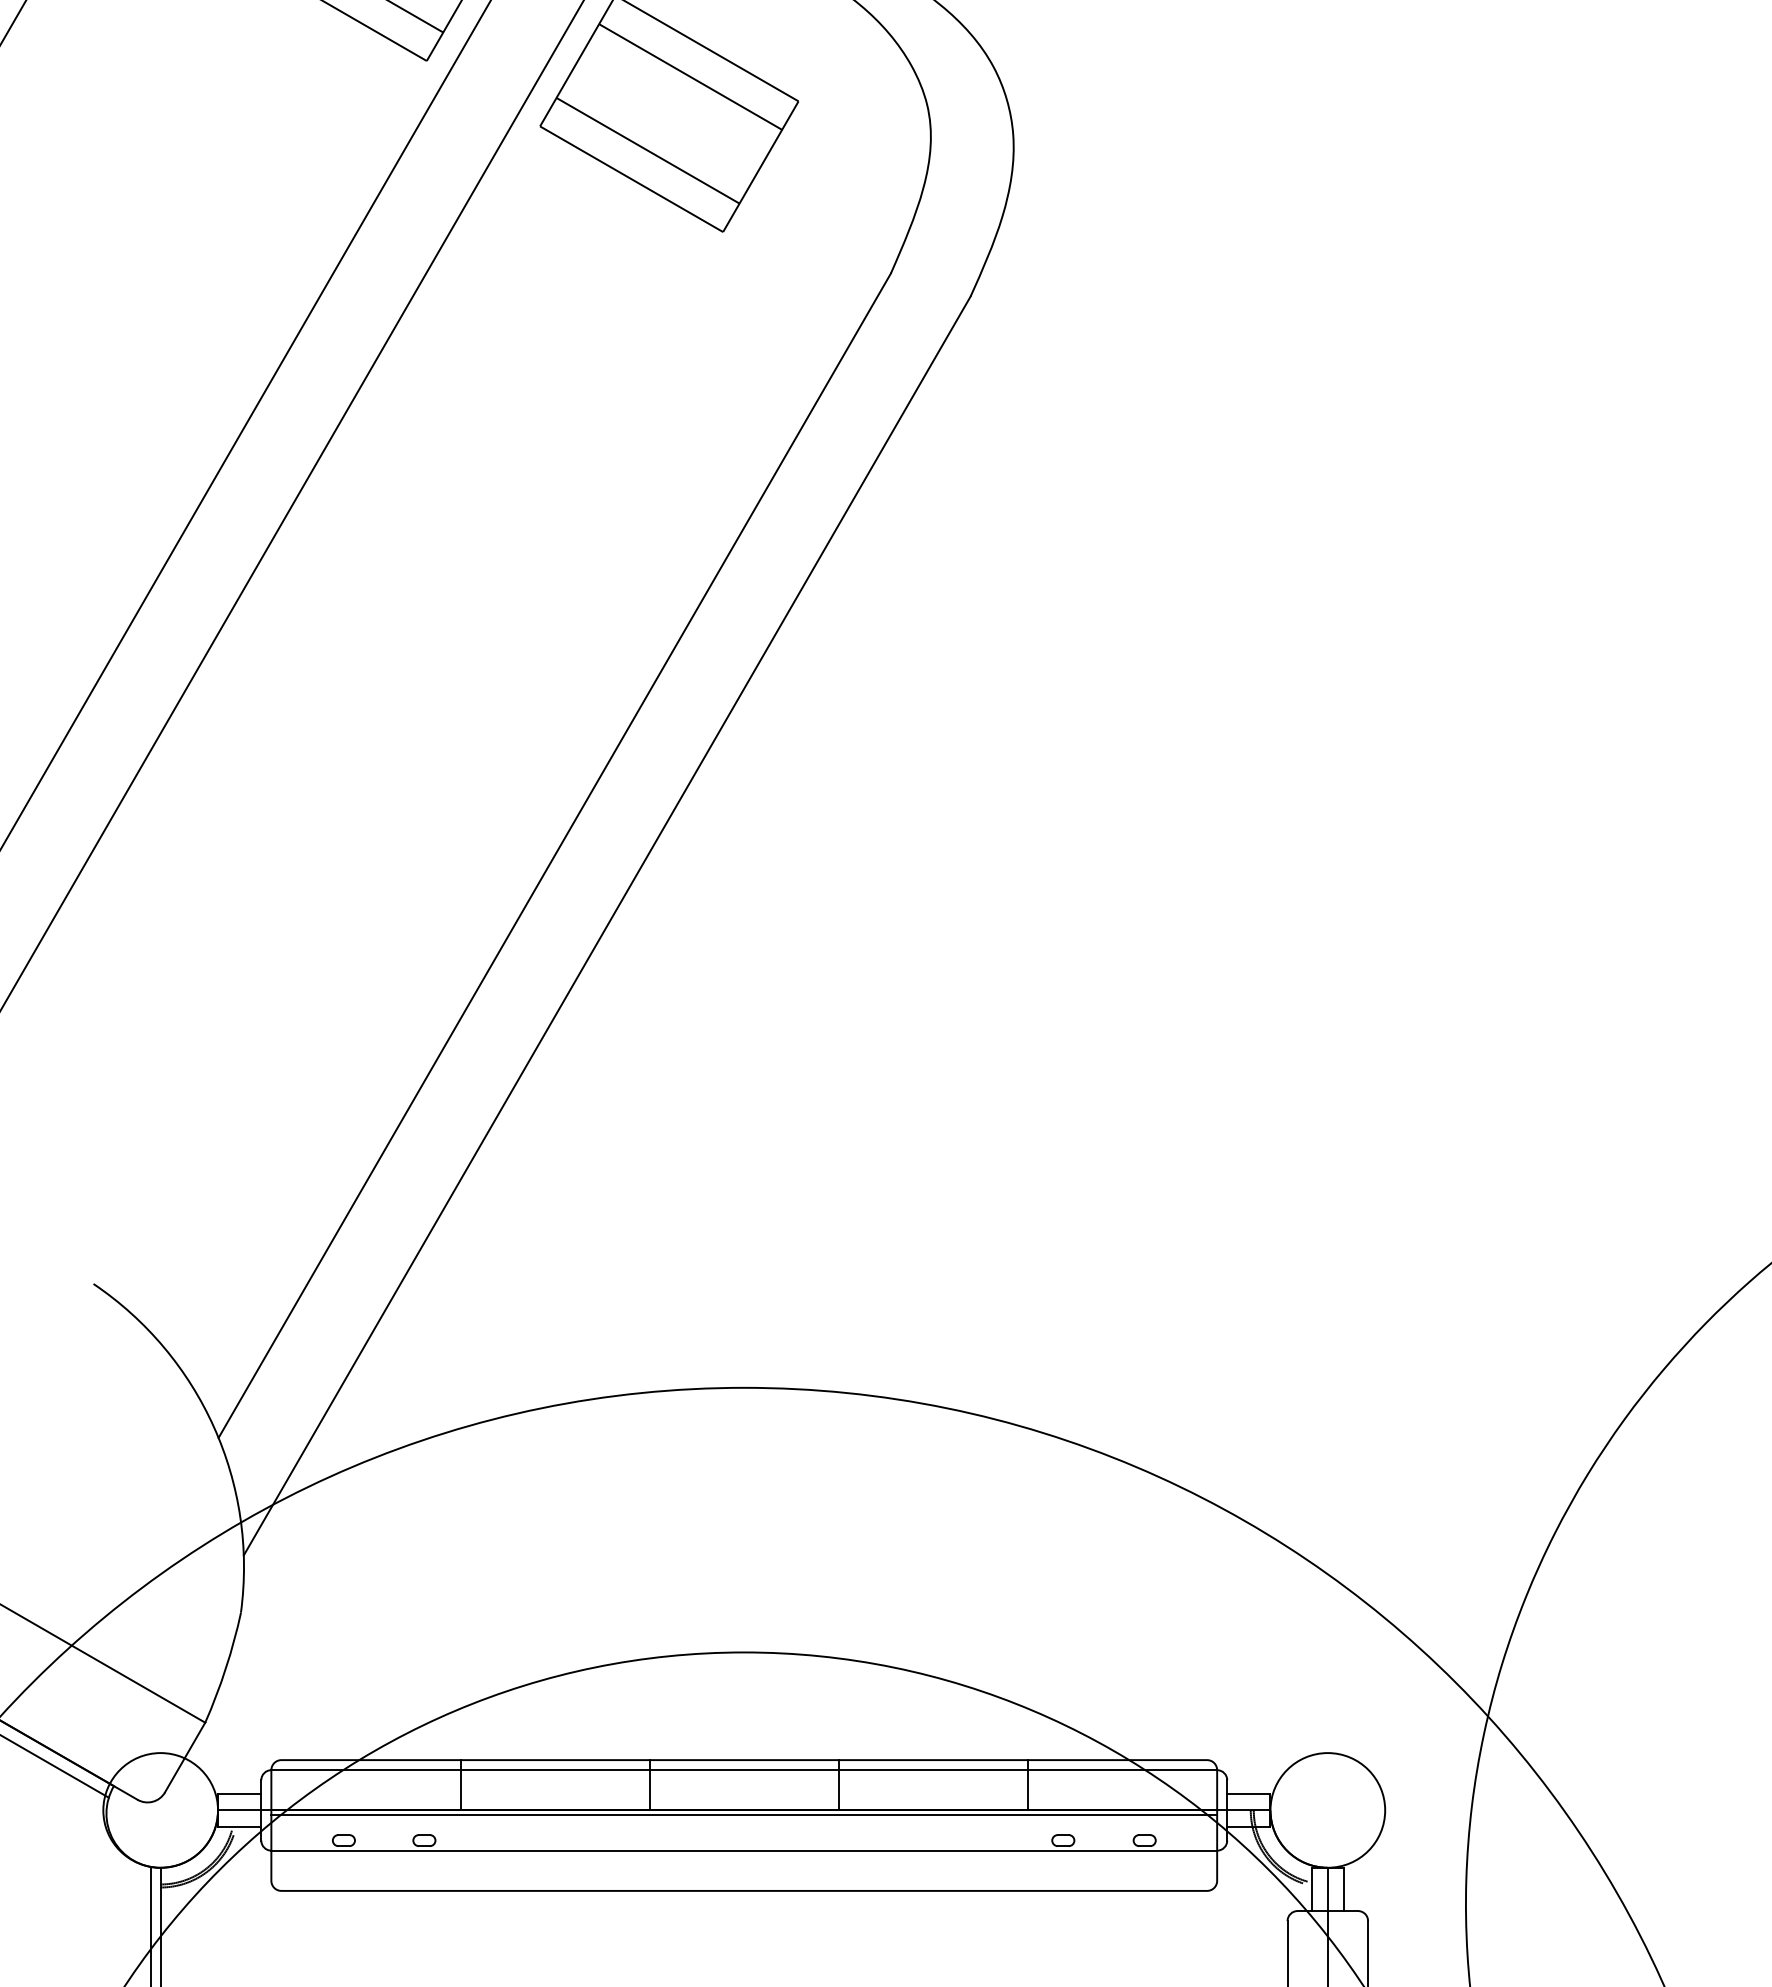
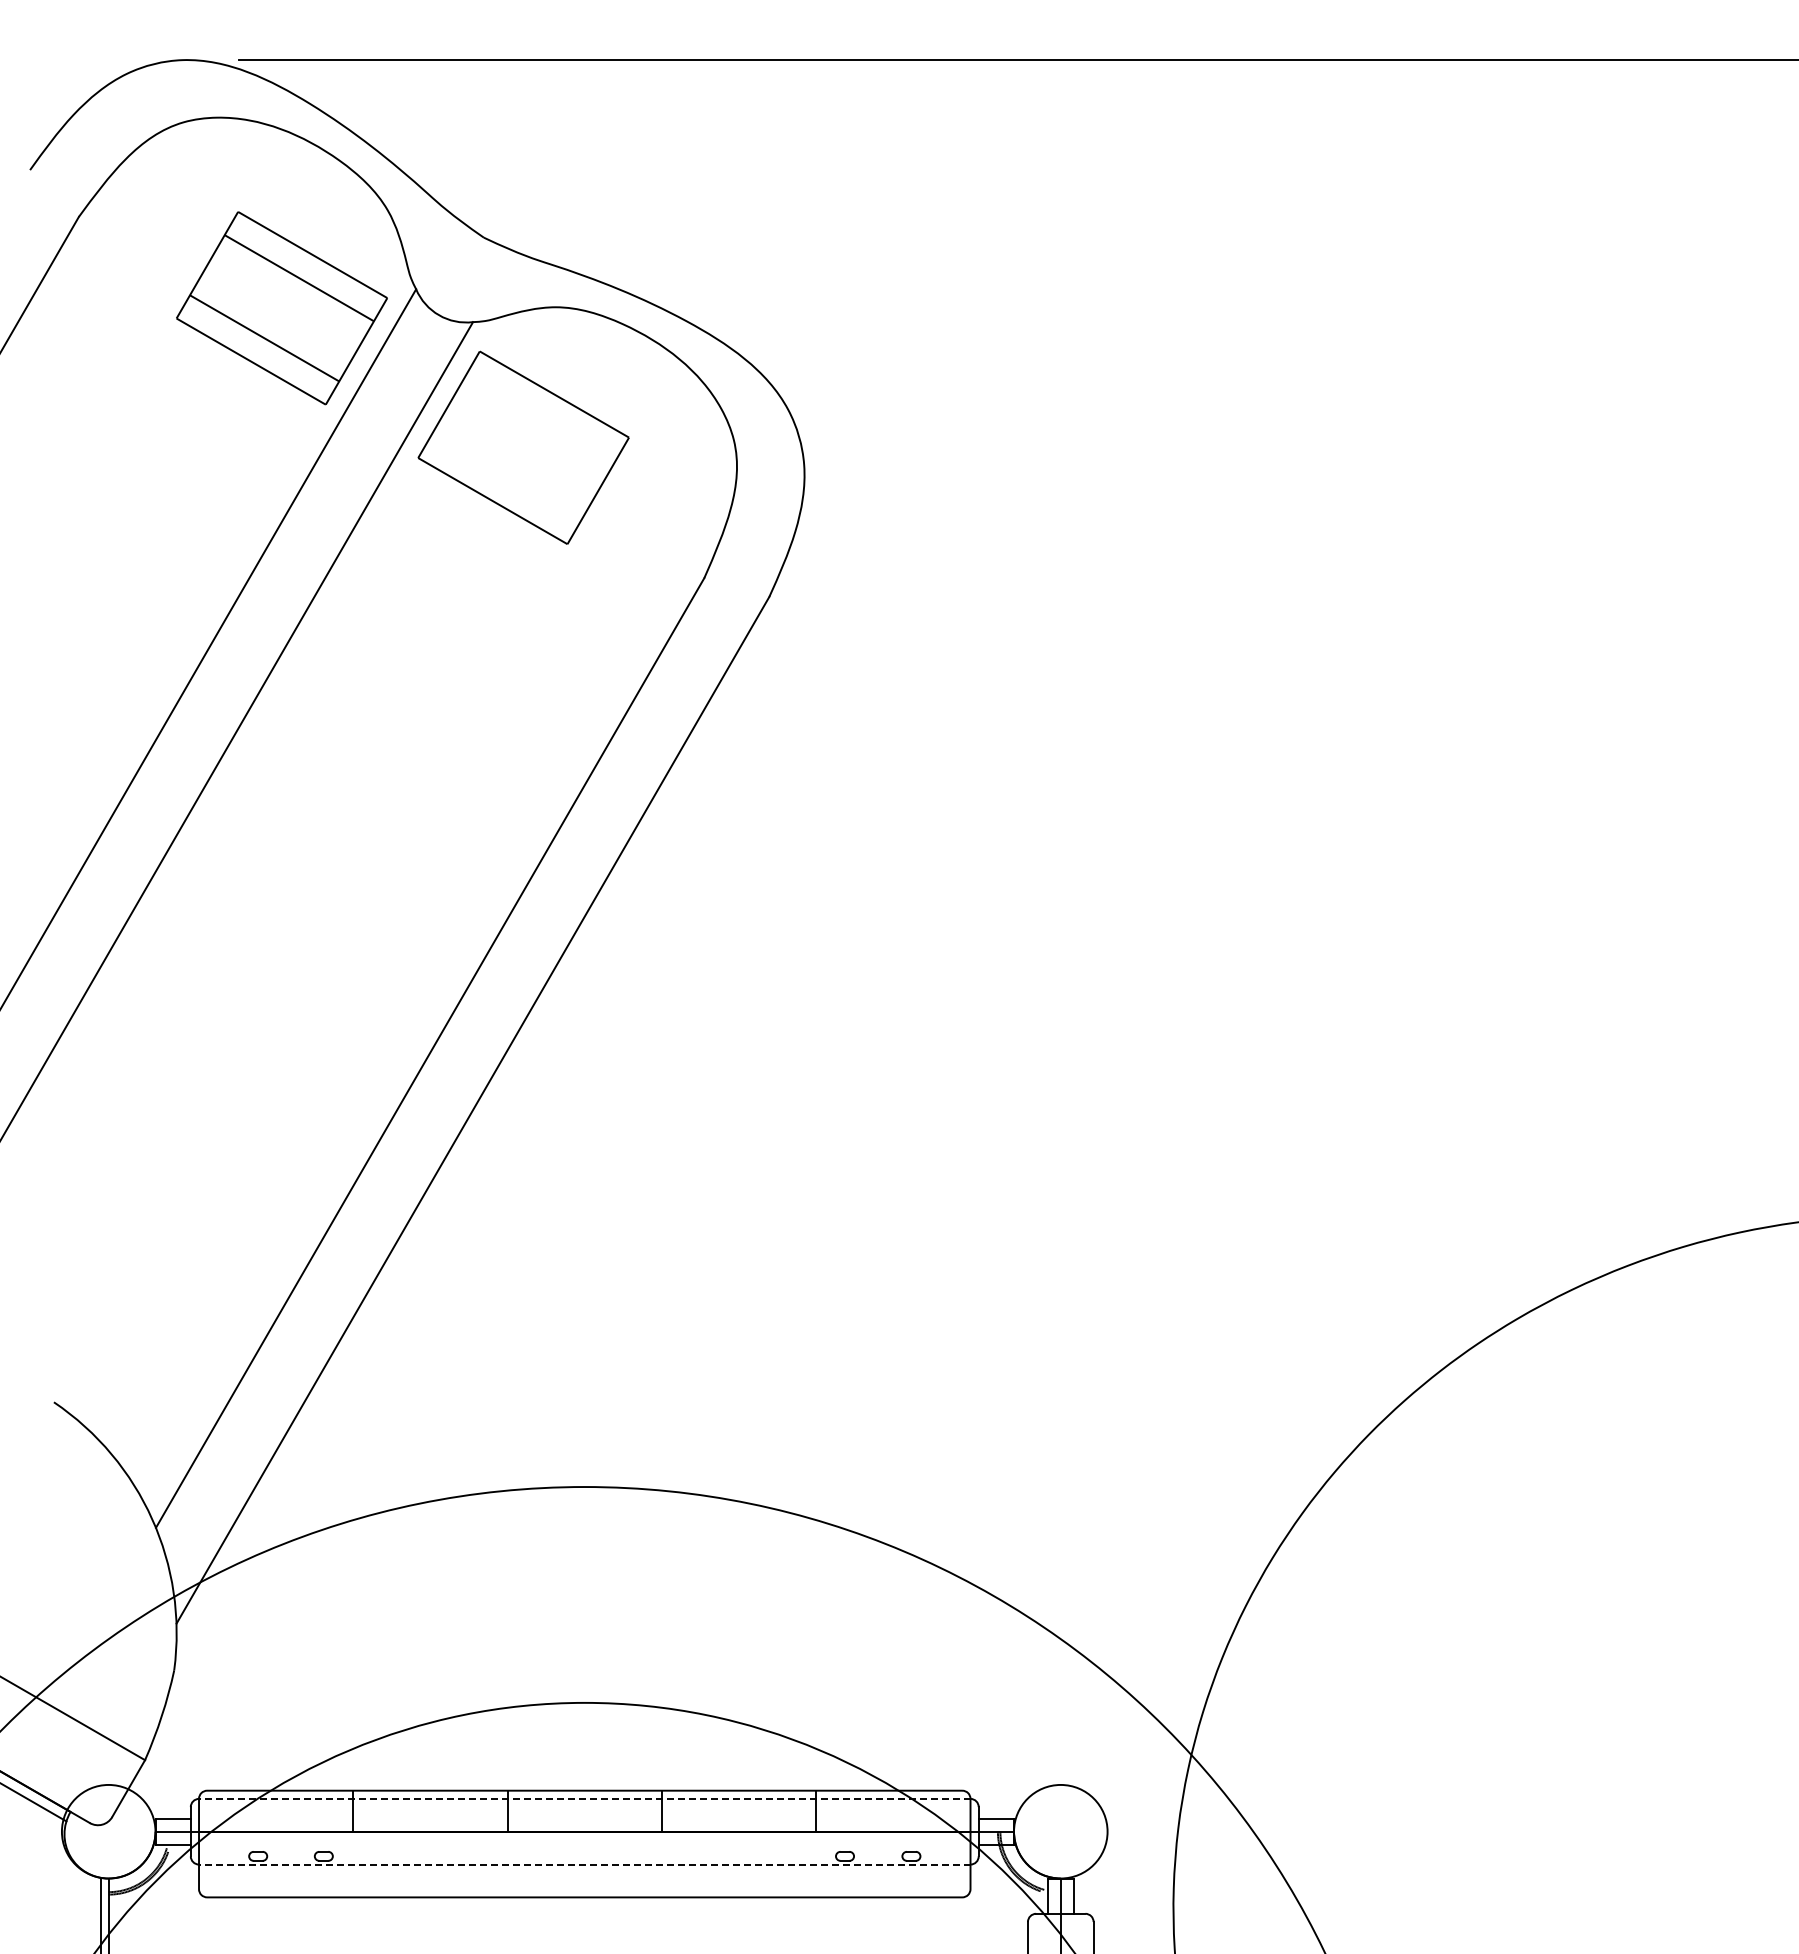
line: (690, 76) -> (540, 417), removed
line: (647, 150) -> (505, 477), removed
line: (743, 1769) -> (584, 1798), solid -> dashed
line: (743, 1815) -> (584, 1835), removed
line: (743, 1850) -> (584, 1864), solid -> dashed

